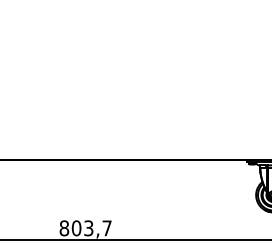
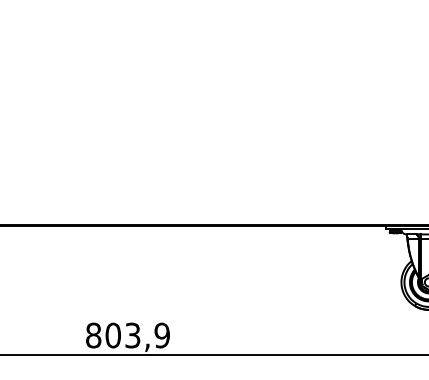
text: (106, 228) -> (161, 335), 803,7 -> 803,9

